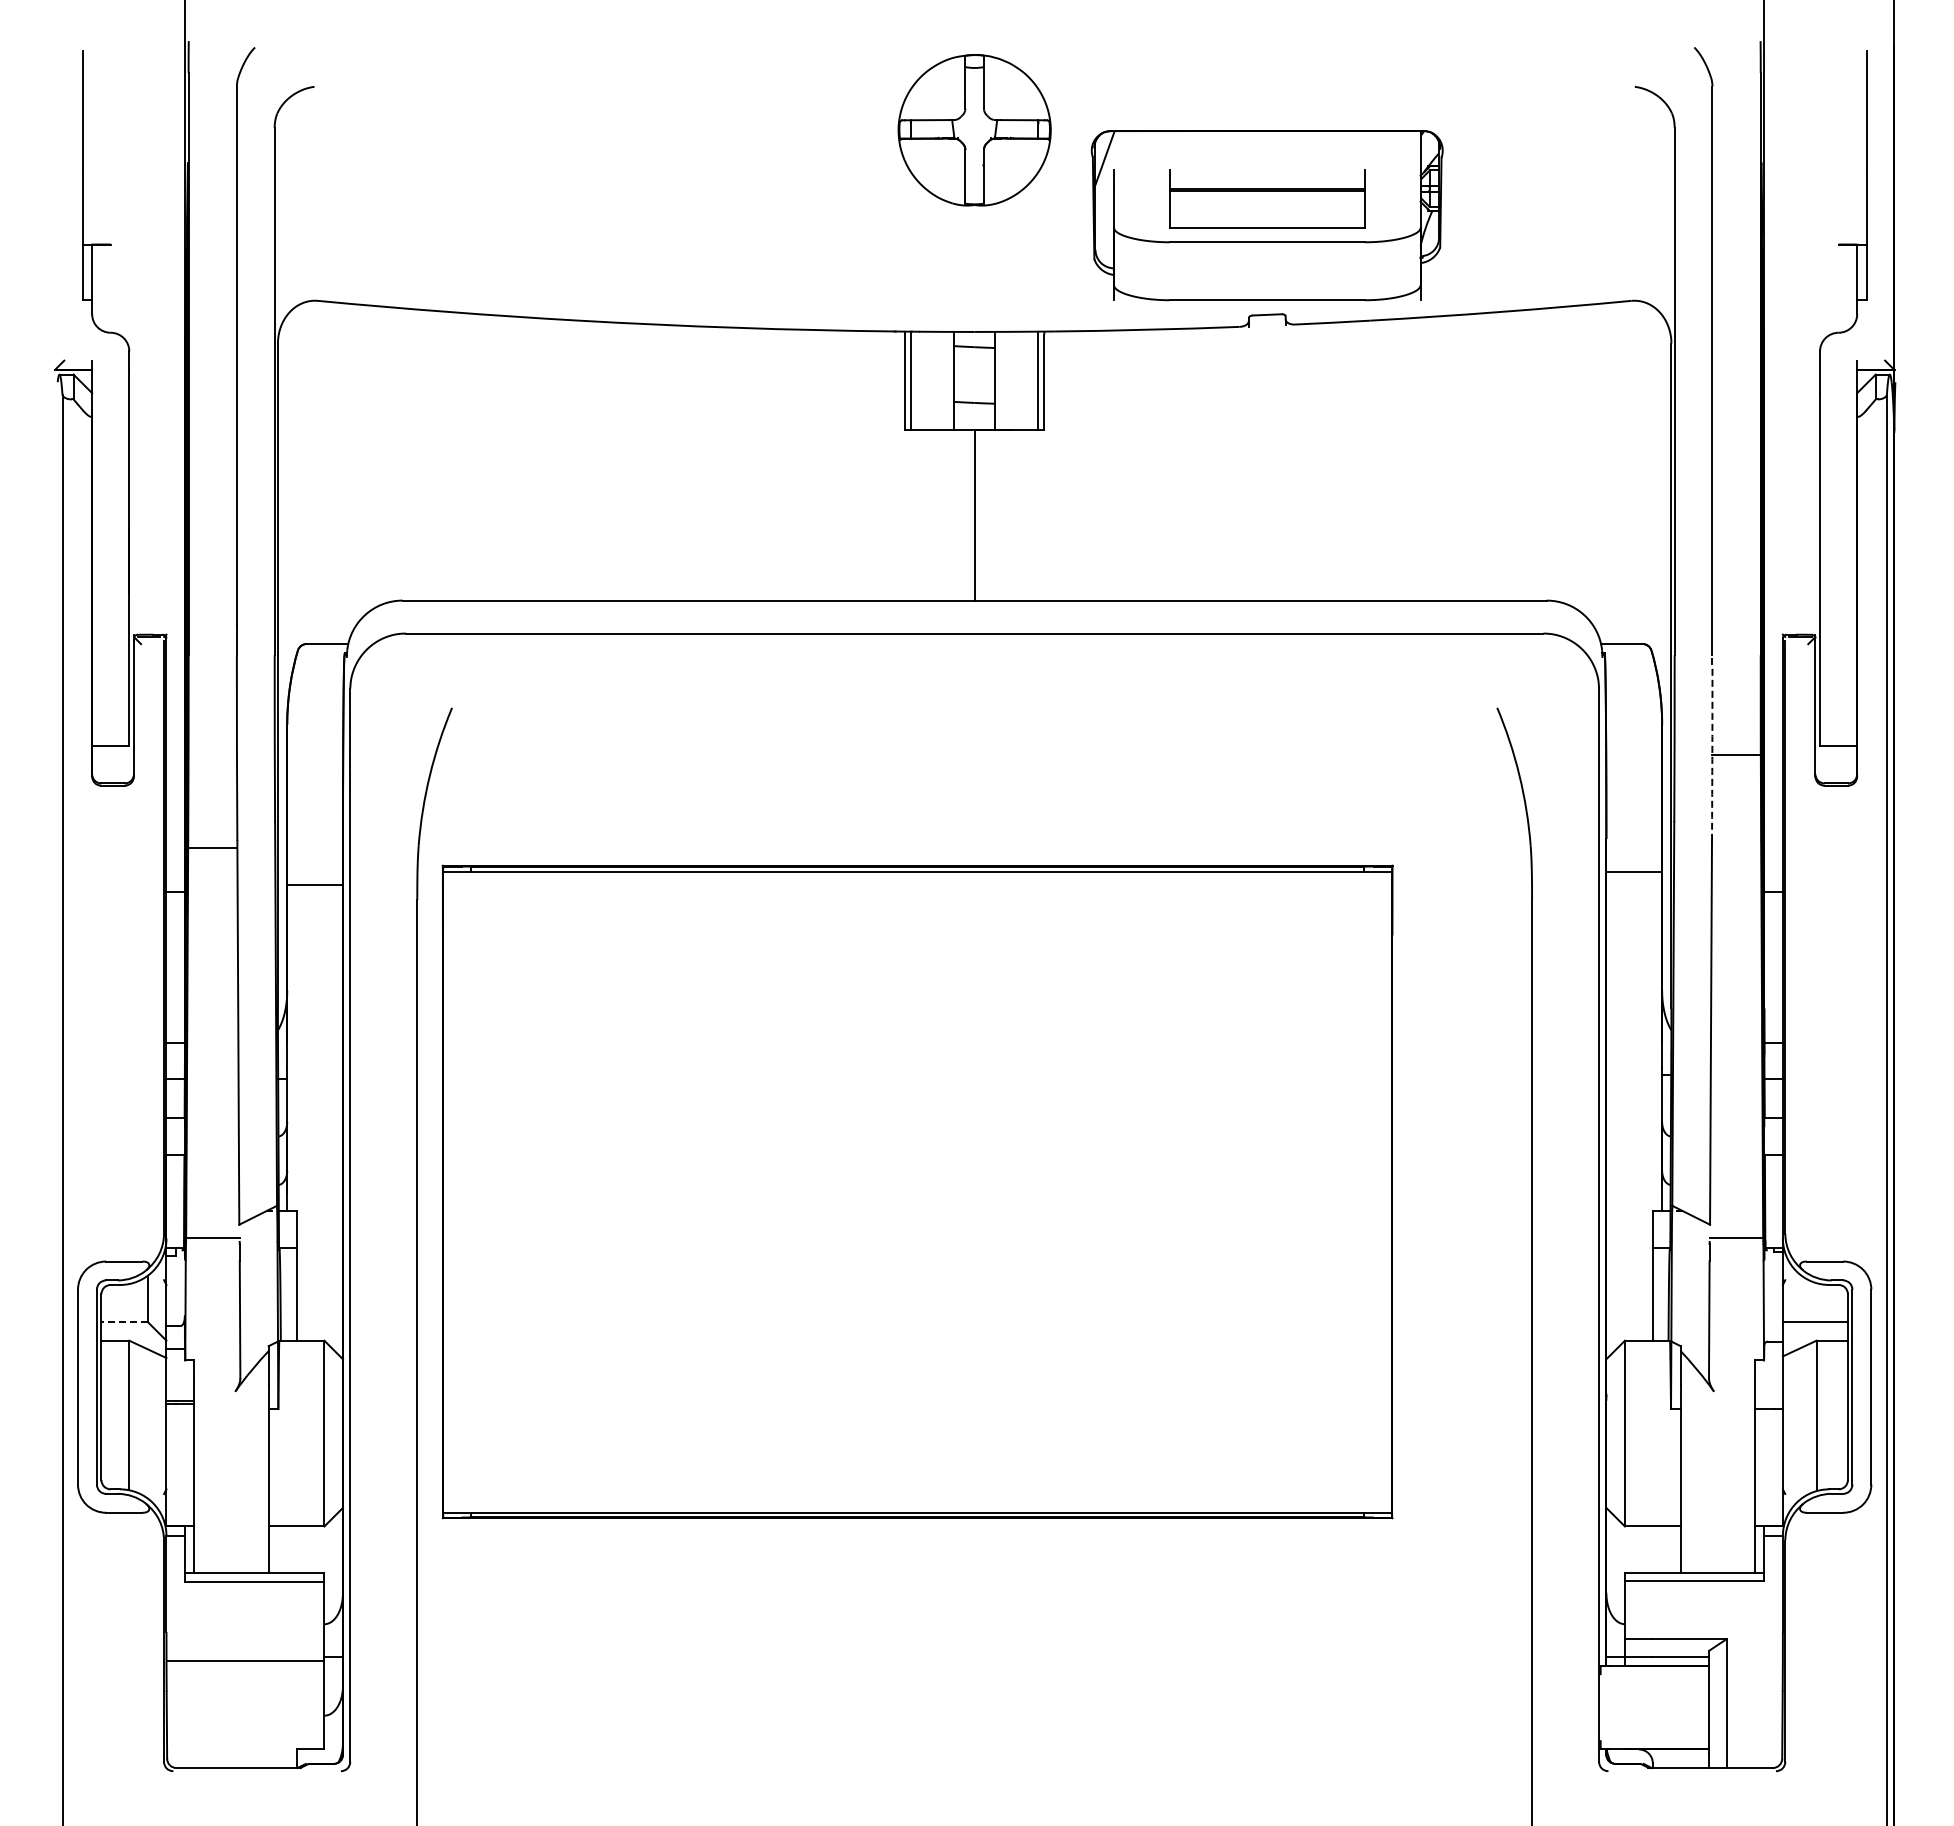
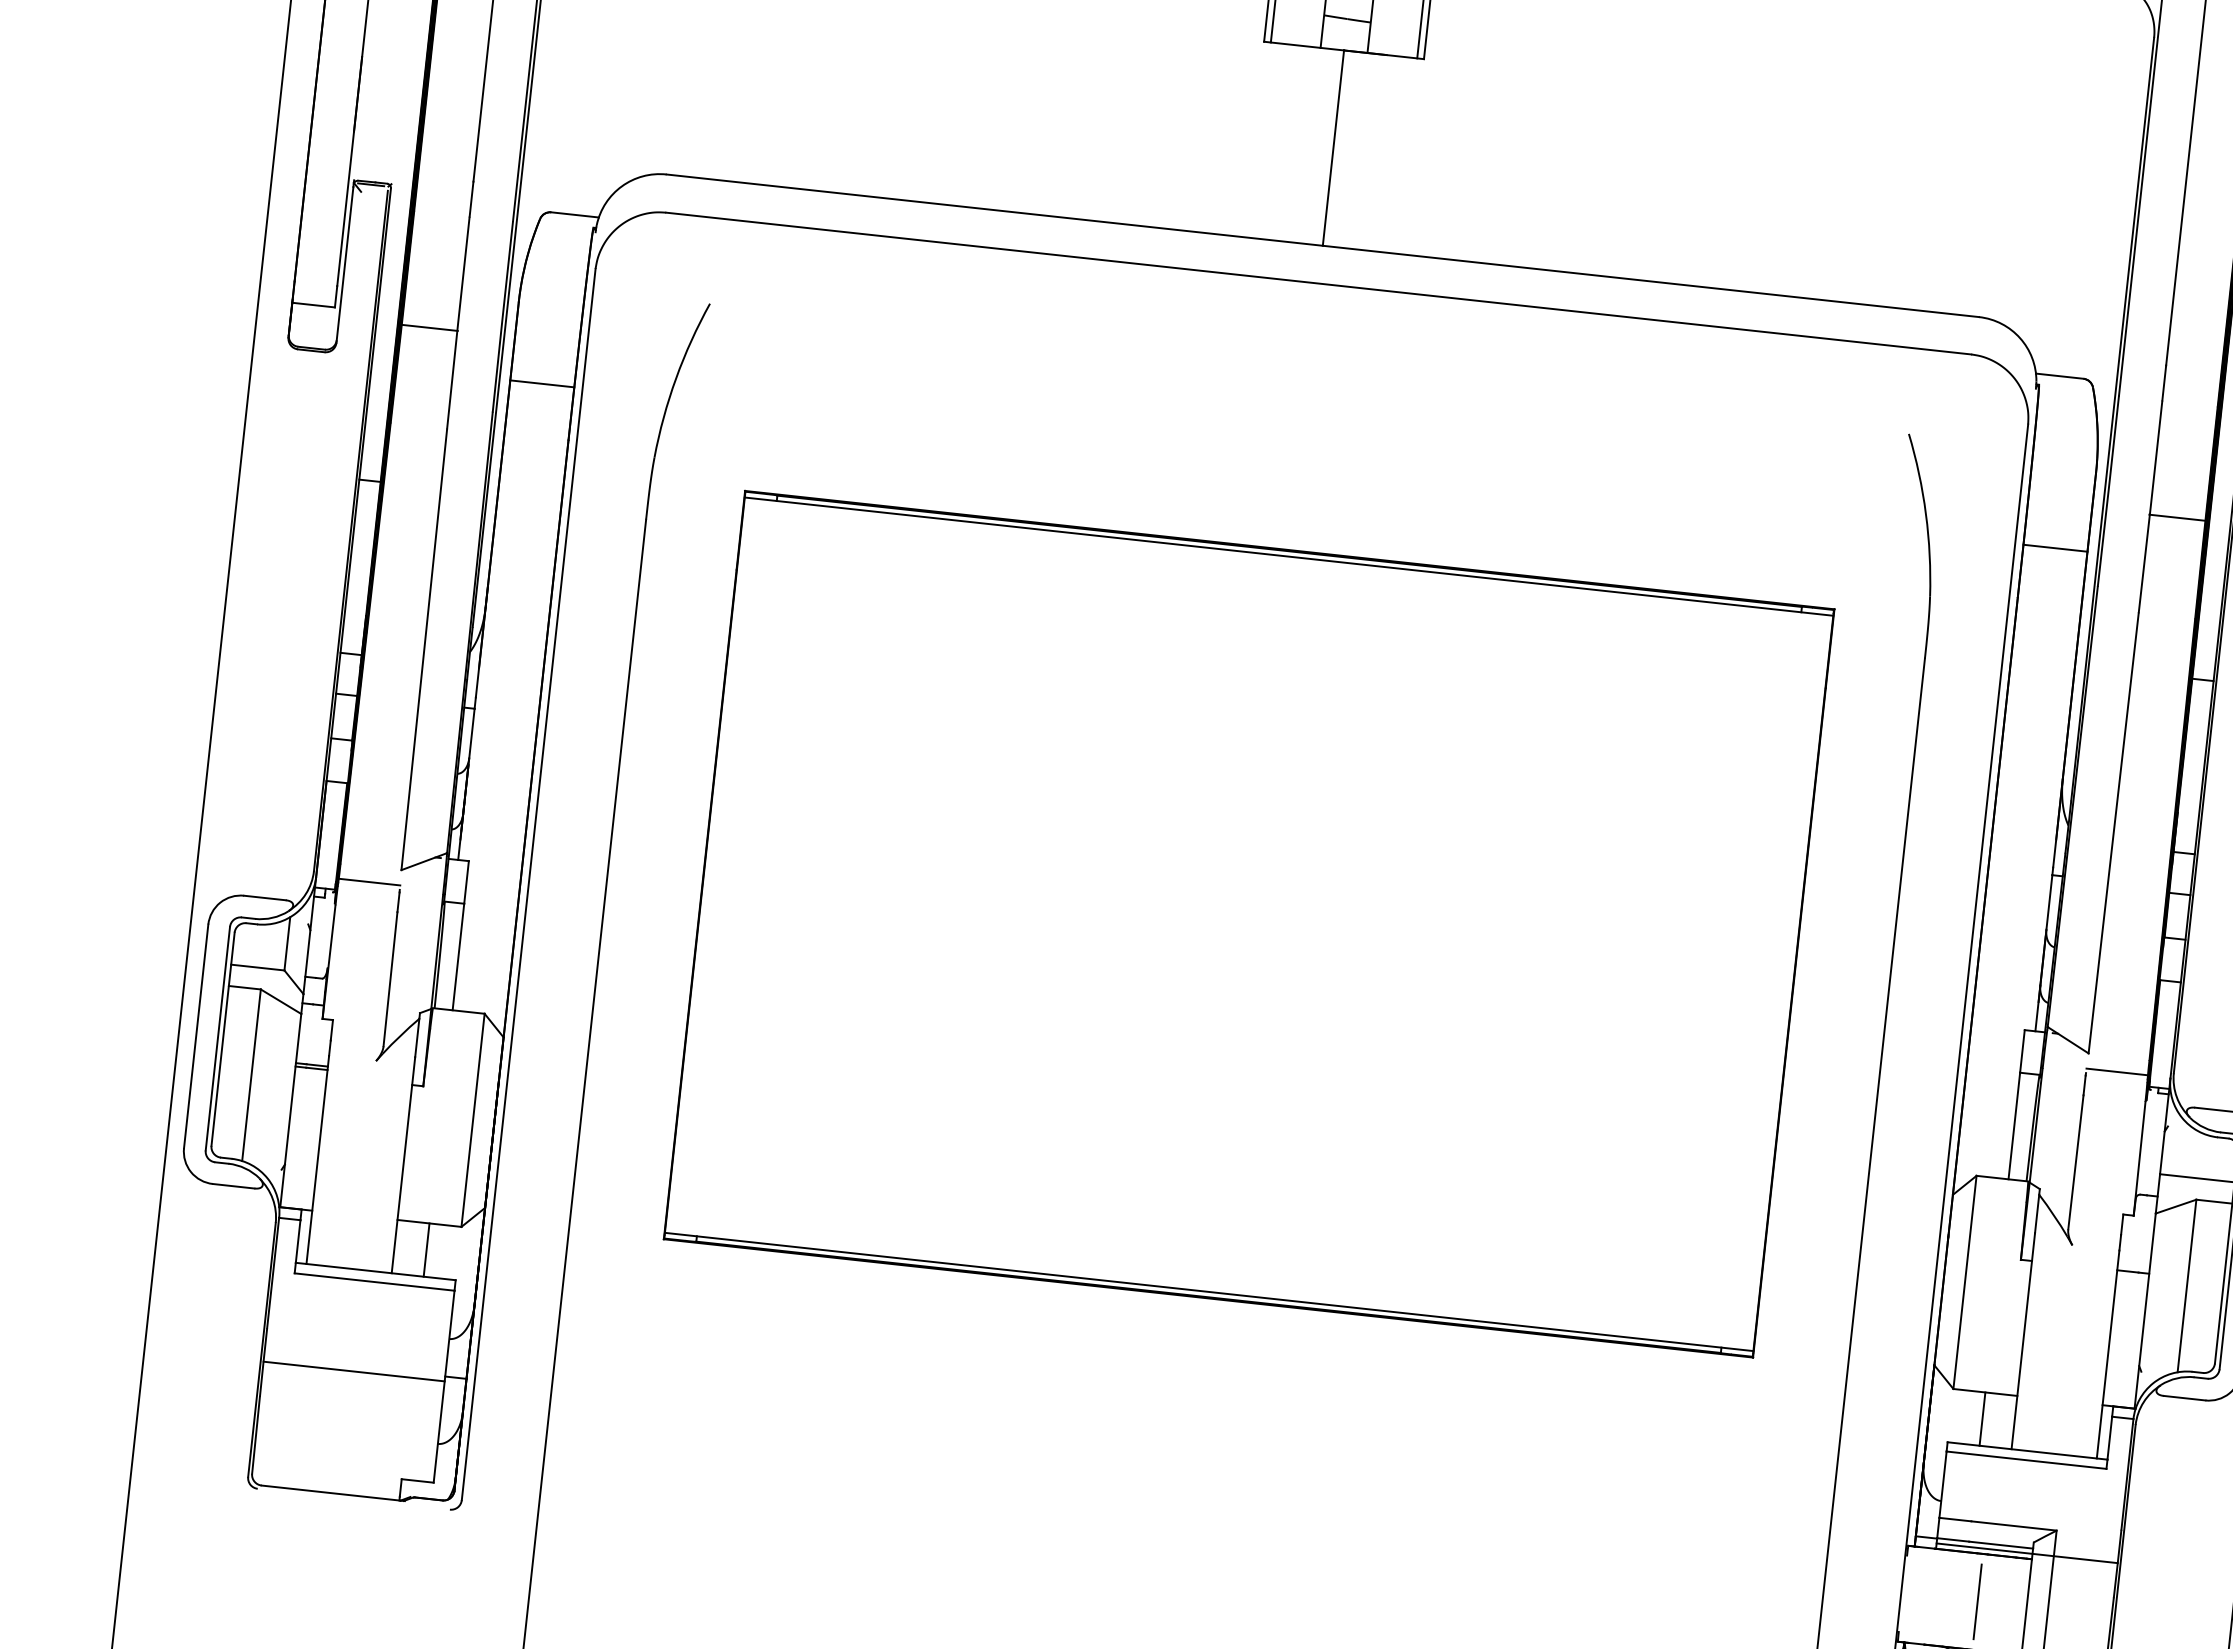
arc: (1712, 748) -> (2150, 507), dashed -> solid
line: (212, 847) -> (429, 327), moved
line: (1634, 871) -> (2055, 548), moved
line: (315, 884) -> (542, 383), moved
part: (917, 1191) -> (1248, 923), moved
line: (124, 1322) -> (257, 967), dashed -> solid
line: (296, 1549) -> (426, 1249), added
line: (1652, 1549) -> (1982, 1418), added
line: (1703, 1661) -> (2026, 1553), added
line: (1665, 1707) -> (1977, 1601), added

